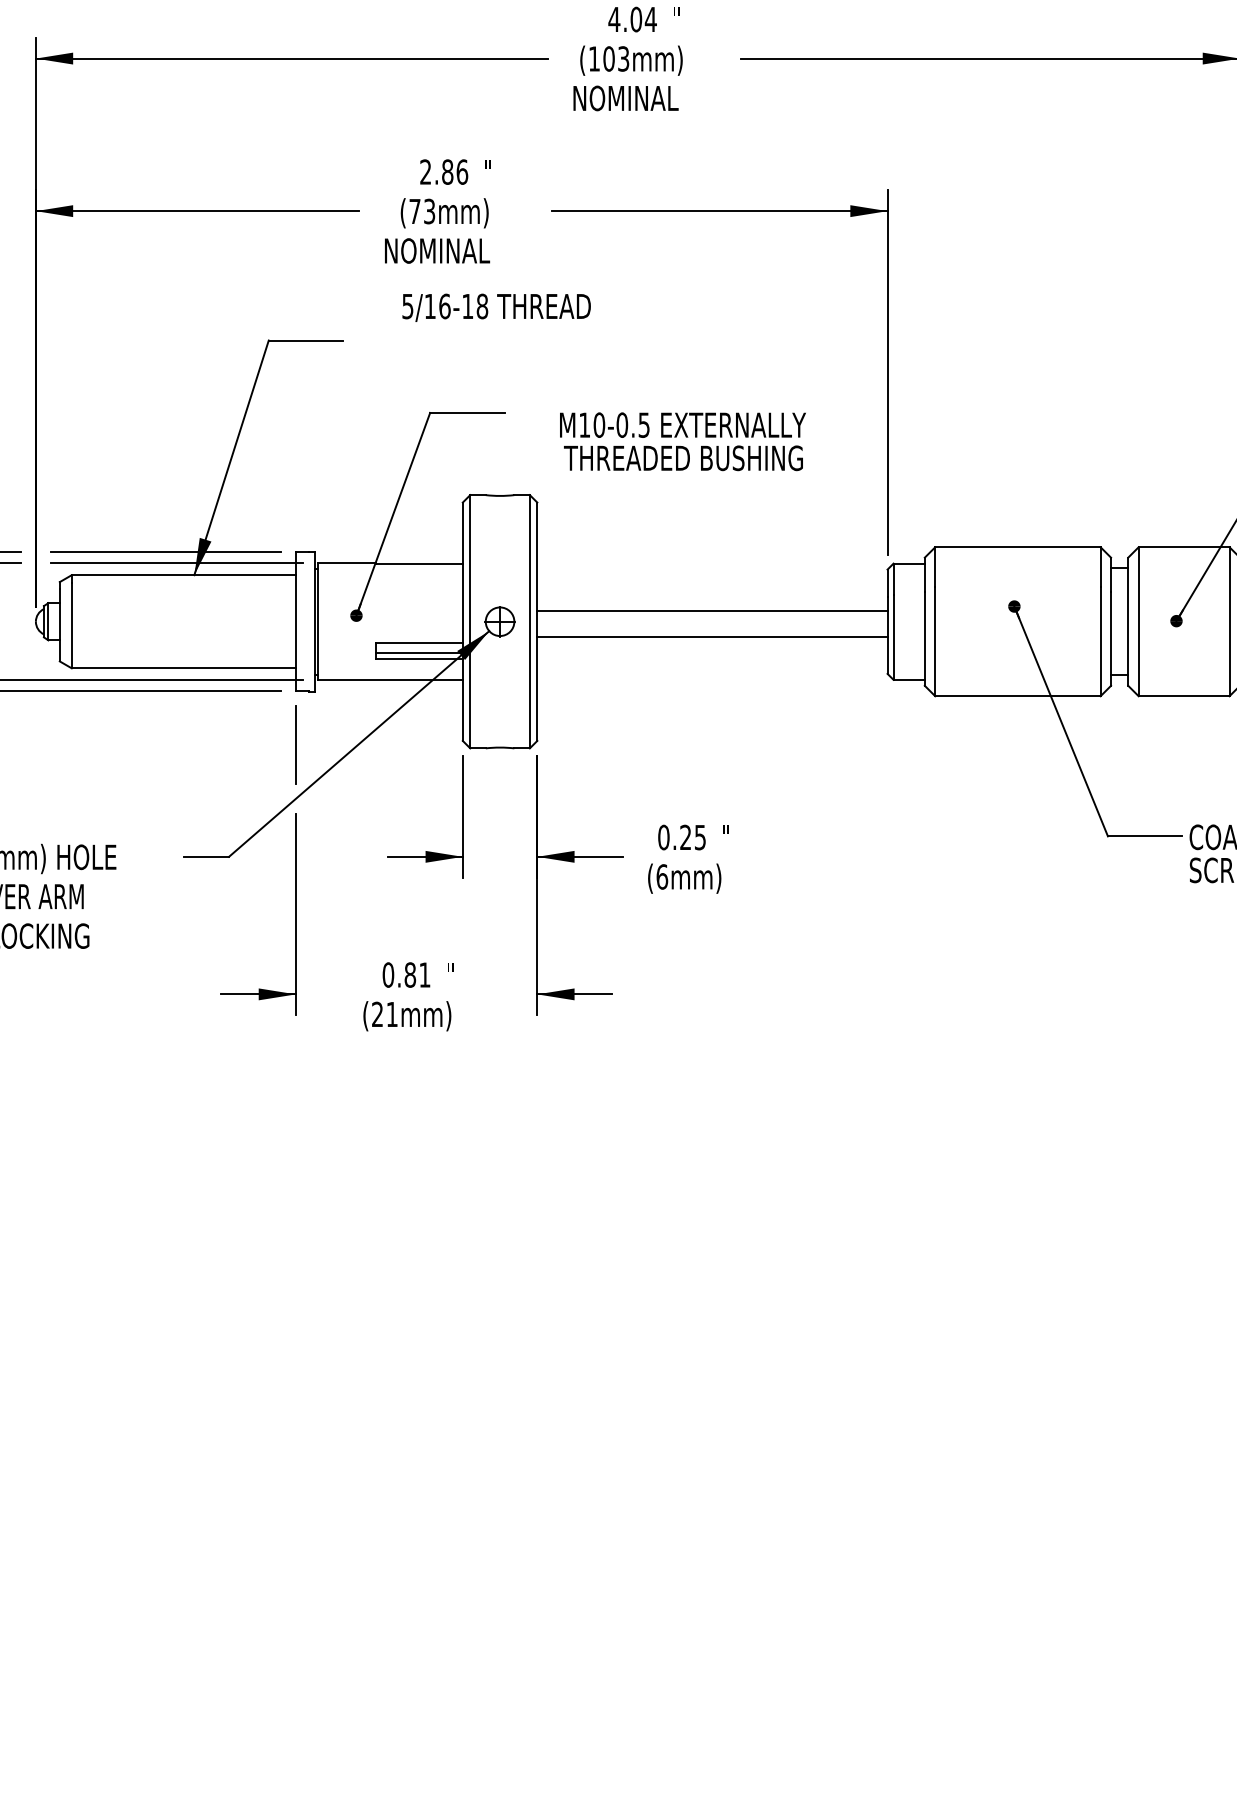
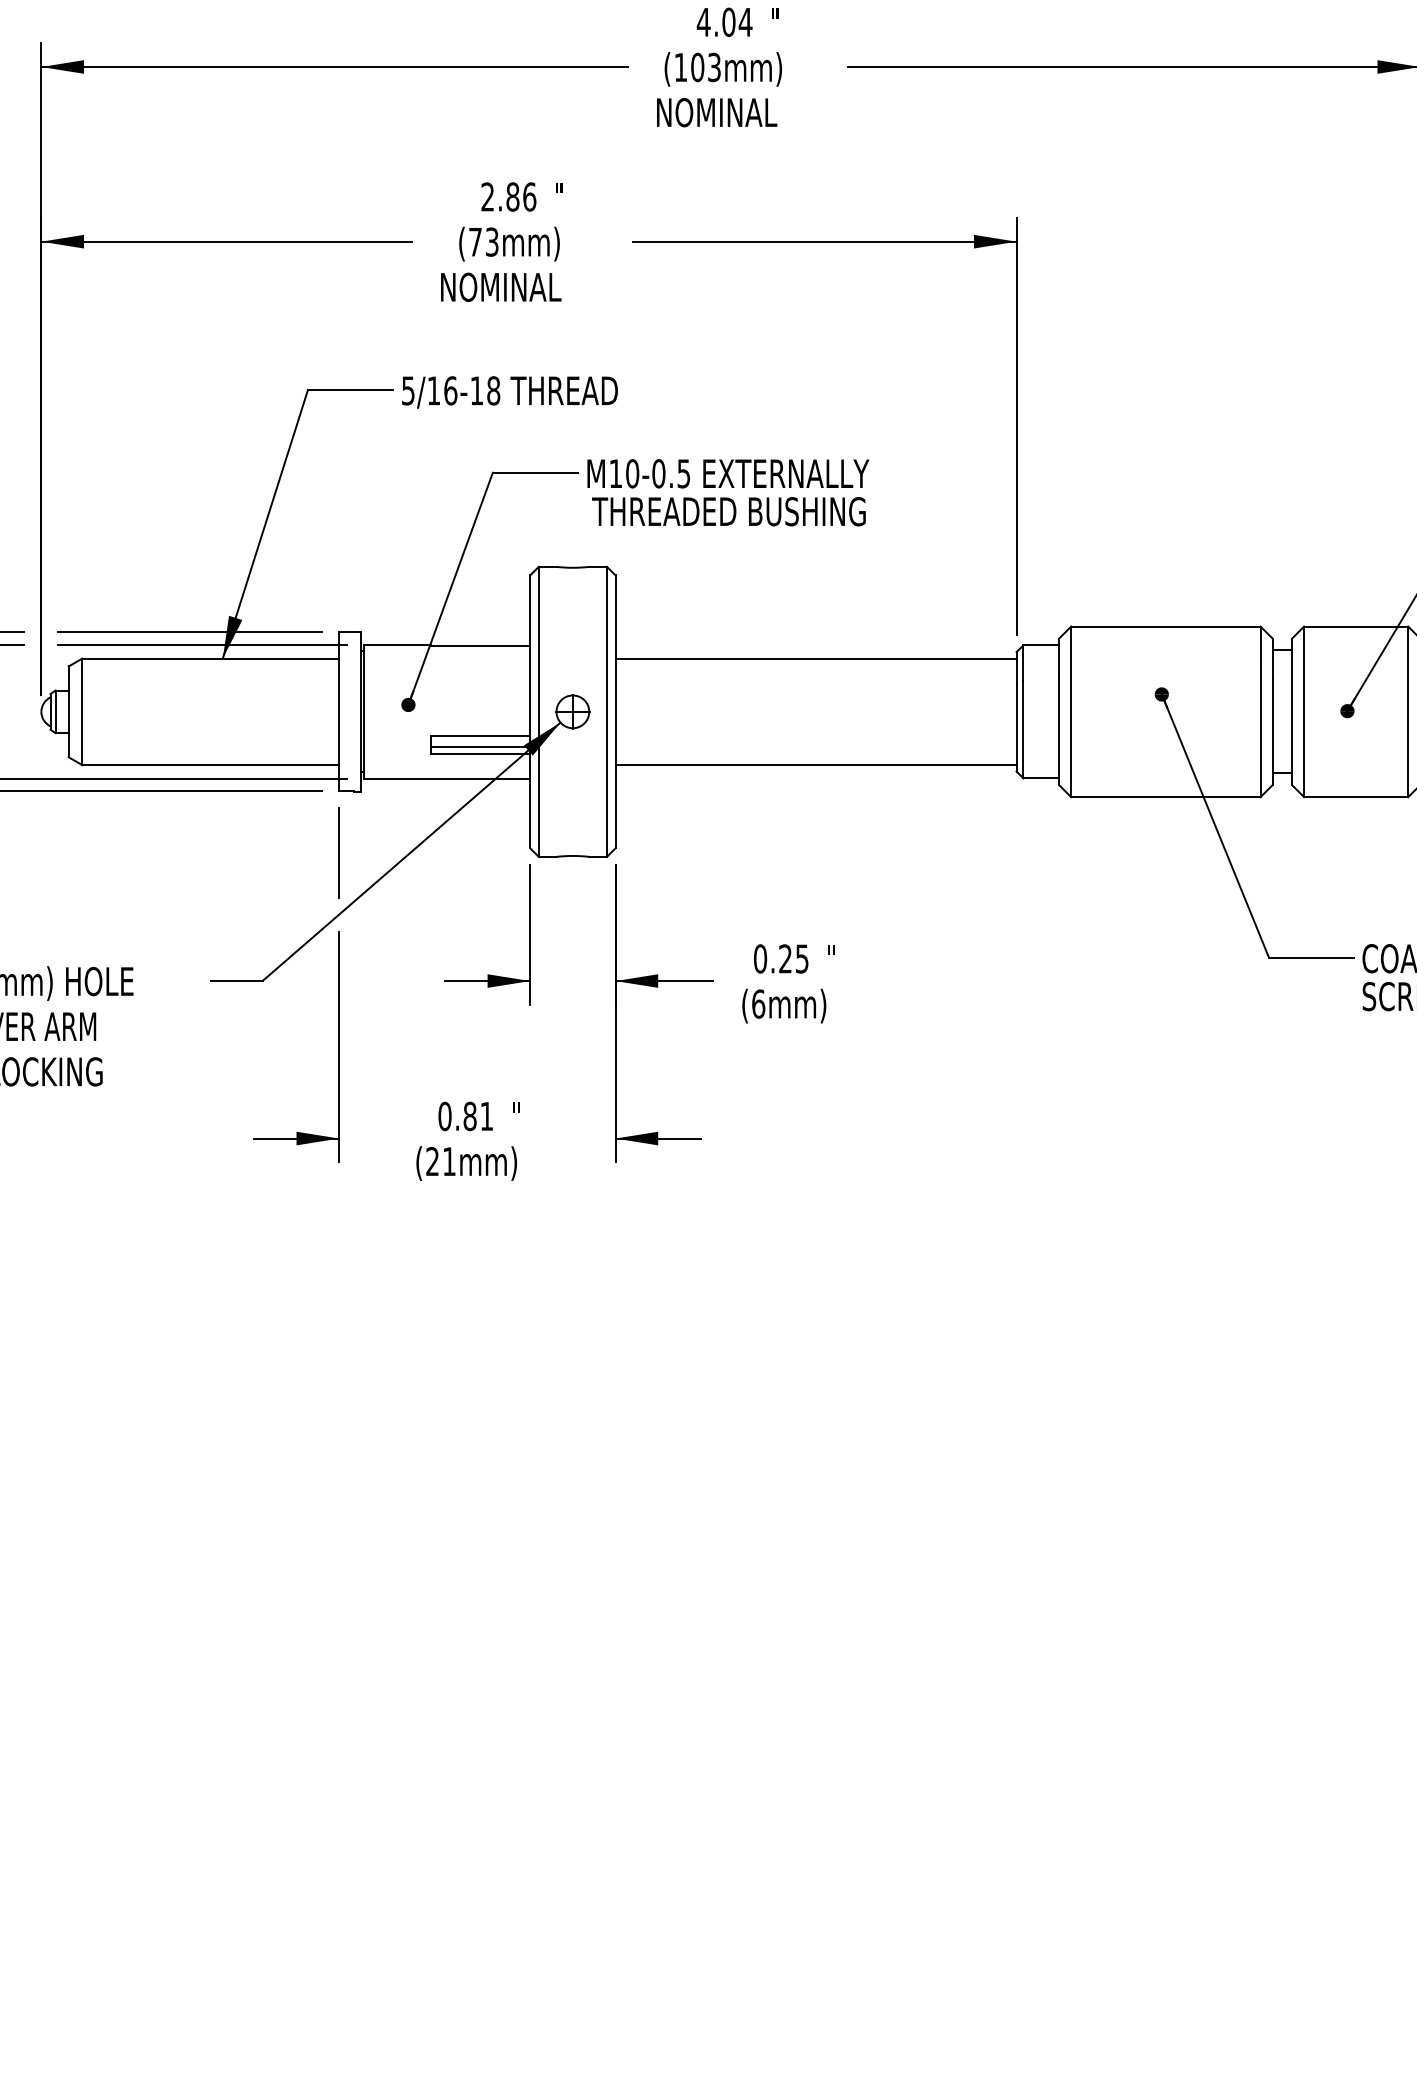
text: (496, 307) -> (509, 392), moved
text: (683, 441) -> (728, 492), moved
line: (711, 610) -> (815, 765), moved
line: (711, 637) -> (815, 658), moved

